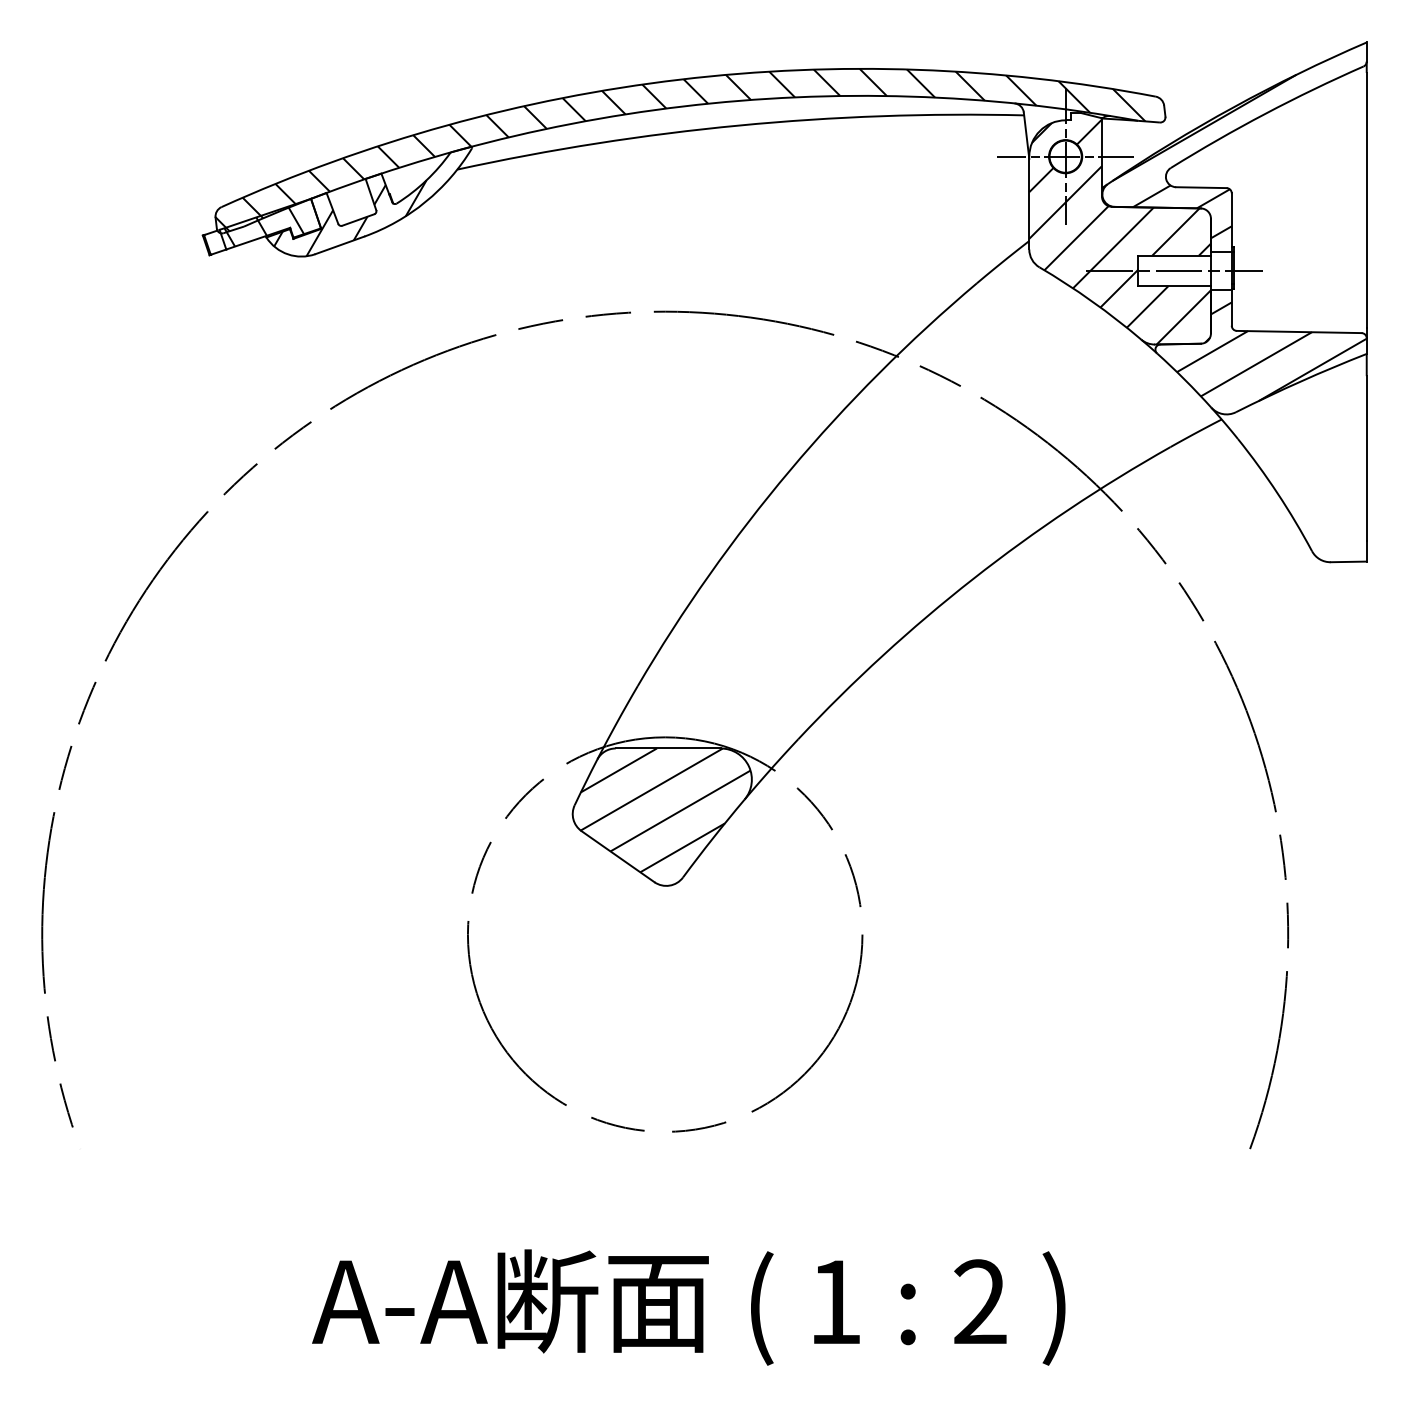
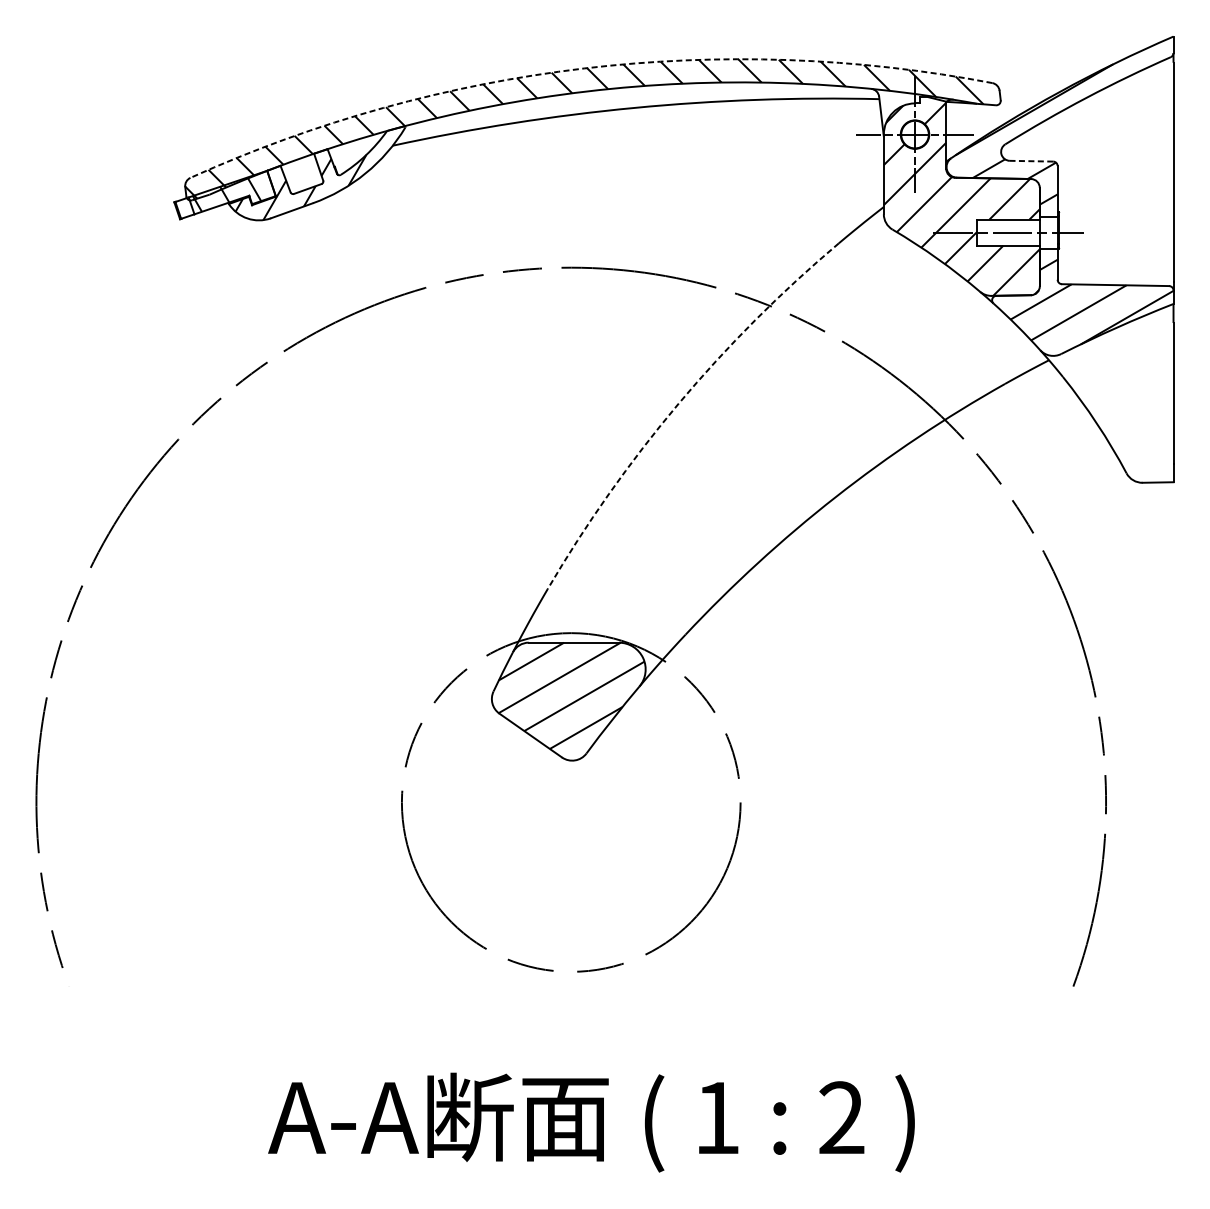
arc: (680, 79) -> (584, 68), solid -> dashed
line: (1200, 187) -> (1030, 161), solid -> dashed
arc: (790, 470) -> (678, 404), solid -> dashed

